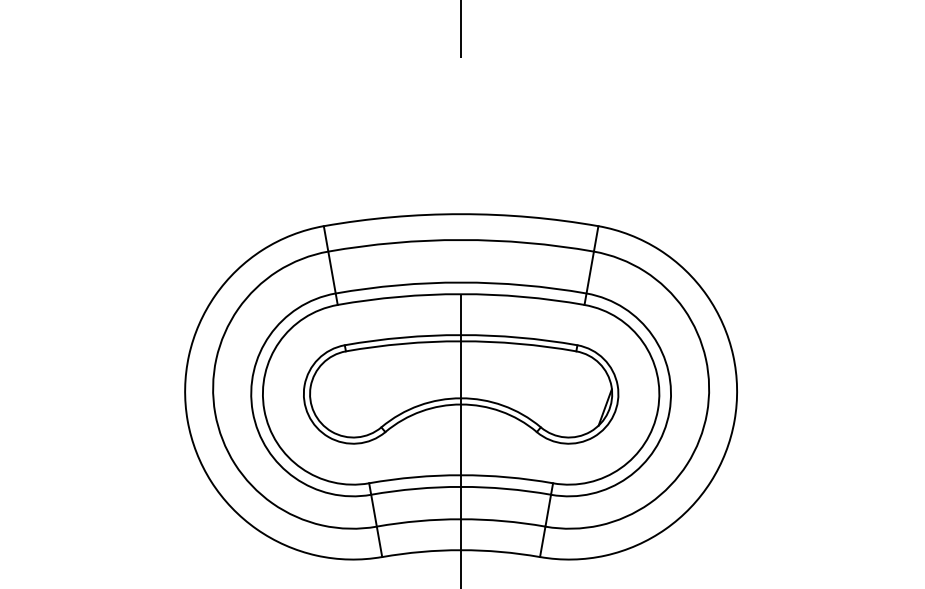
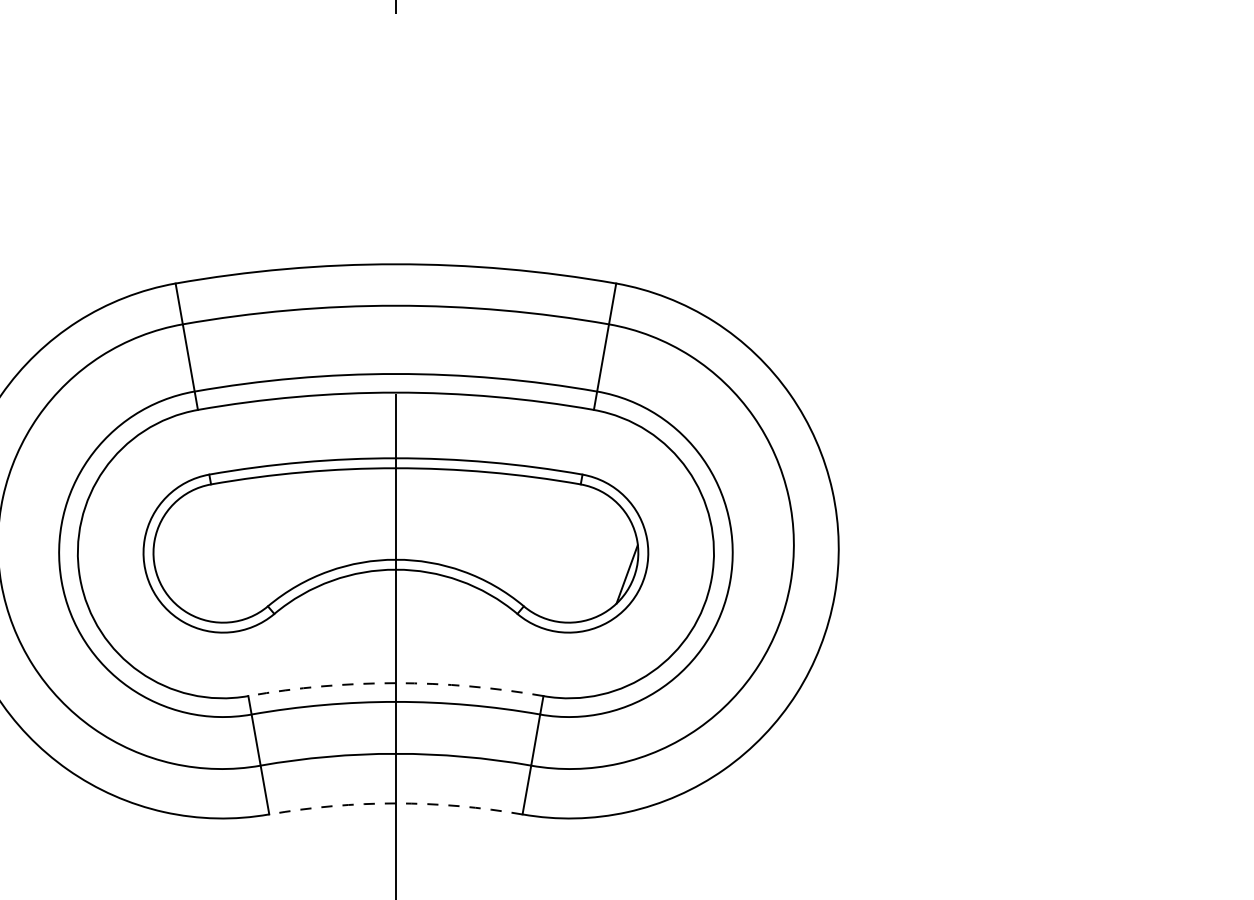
arc: (461, 475) -> (396, 683), solid -> dashed
arc: (461, 550) -> (396, 803), solid -> dashed

